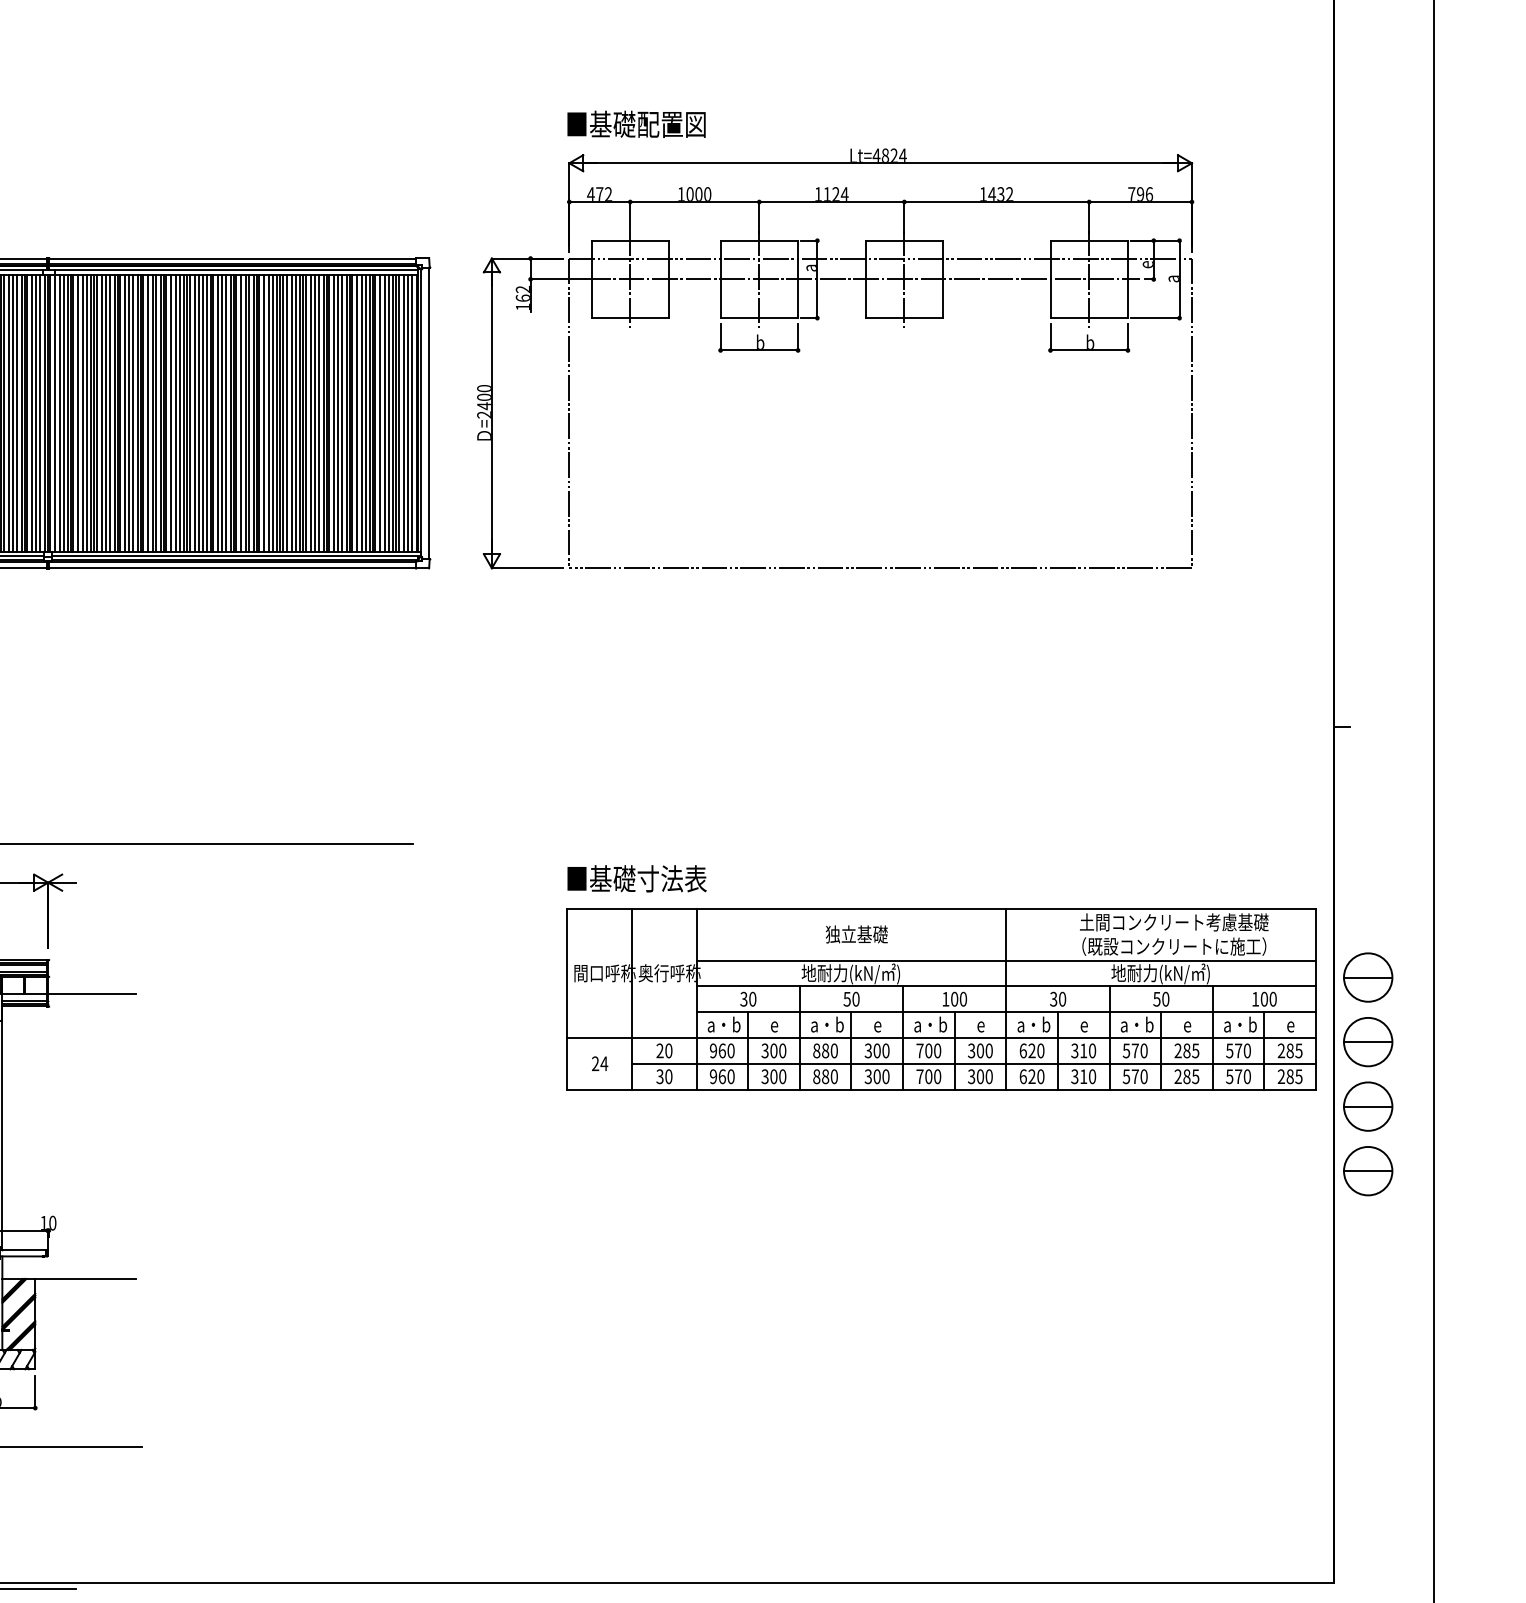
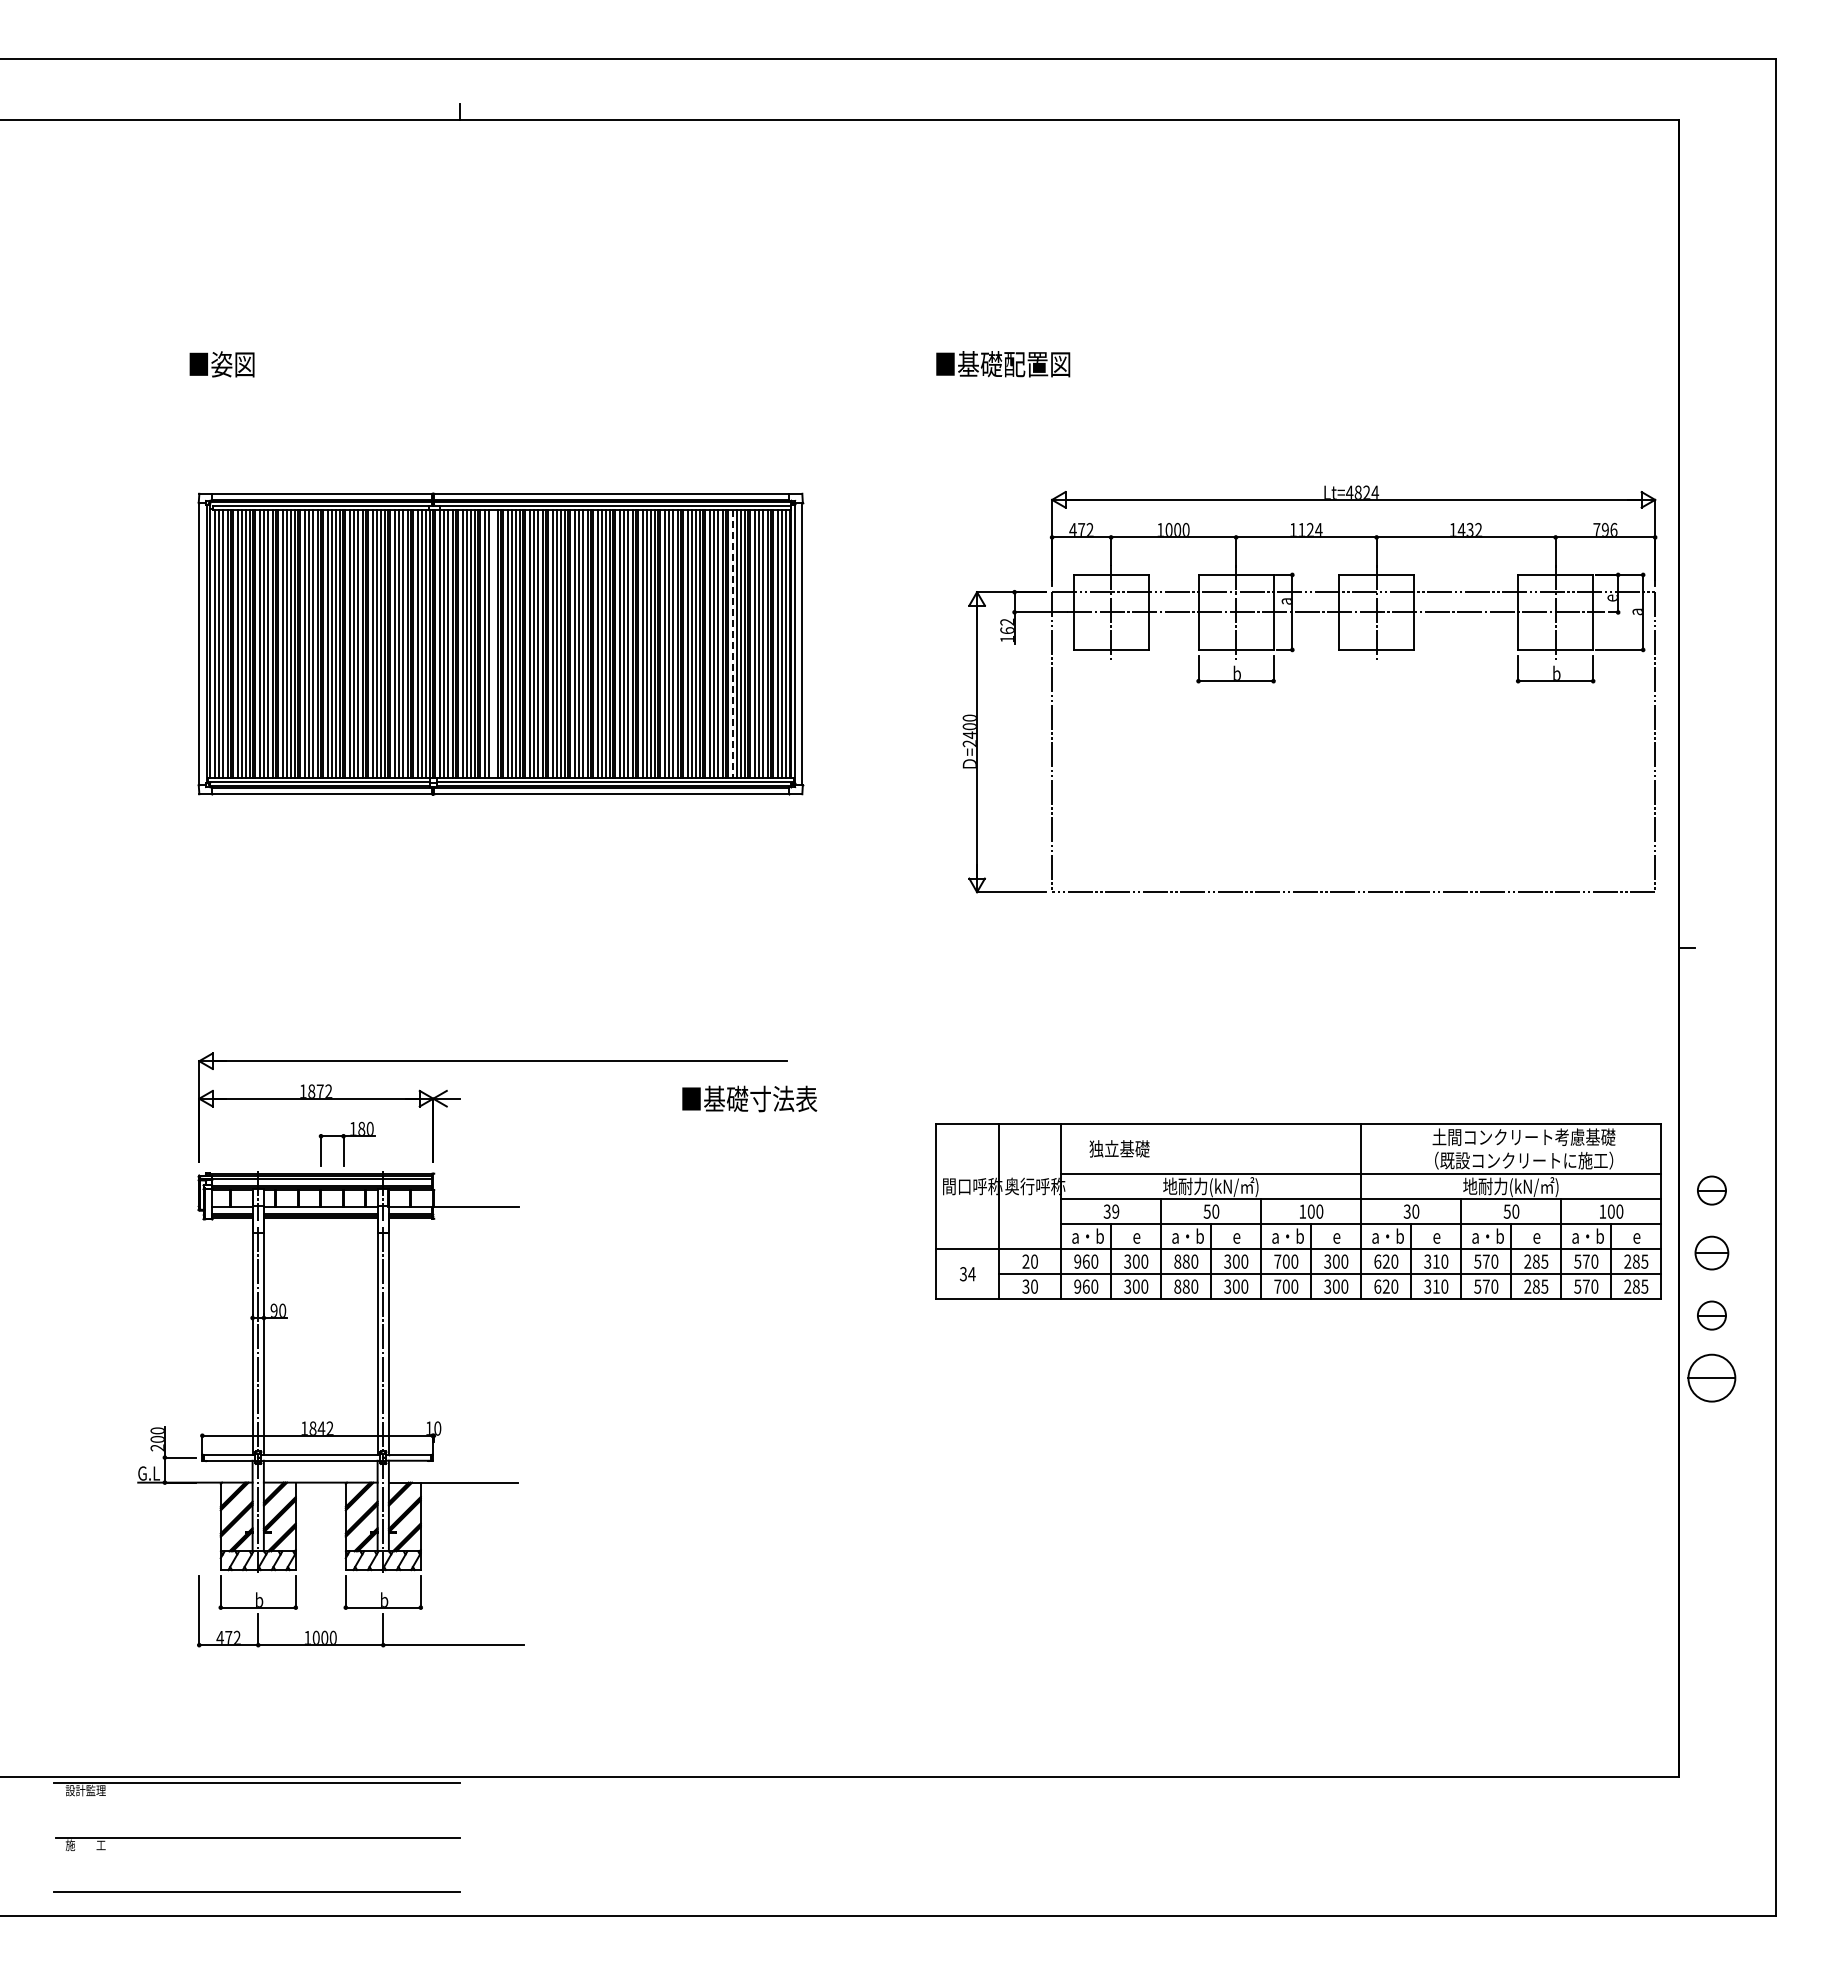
part: (799, 351) -> (1275, 682), moved
line: (110, 413) -> (493, 644), removed
line: (357, 413) -> (732, 644), solid -> dashed
text: (636, 878) -> (749, 1098), moved
text: (856, 934) -> (1119, 1148), moved
part: (1367, 977) -> (1711, 1190), size x0.6
text: (752, 999) -> (1115, 1211), 30 -> 39
part: (1367, 1041) -> (1711, 1252), size x0.7
text: (594, 1064) -> (962, 1274), 24 -> 34
part: (1367, 1106) -> (1711, 1315), size x0.6

